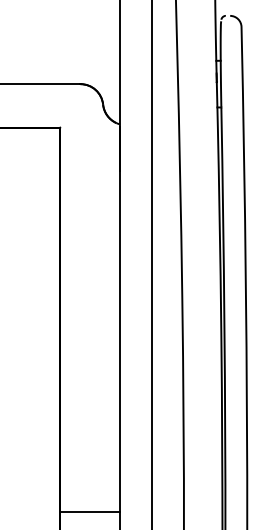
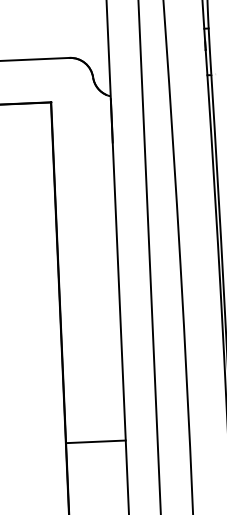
line: (89, 511) -> (95, 441), moved

